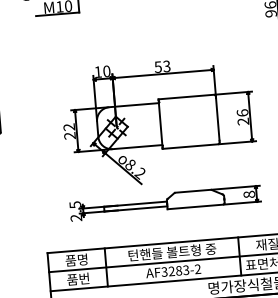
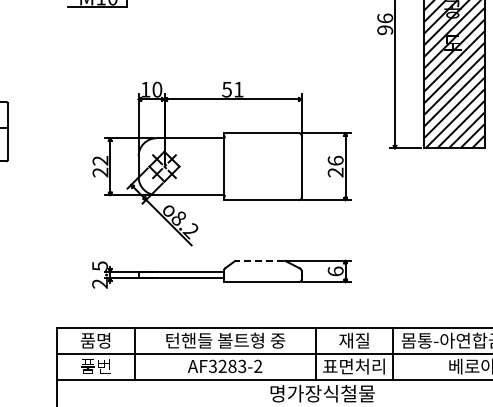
text: (166, 66) -> (238, 89), 53 -> 51
line: (193, 191) -> (260, 260), solid -> dashed
text: (249, 194) -> (335, 271), 8 -> 6

